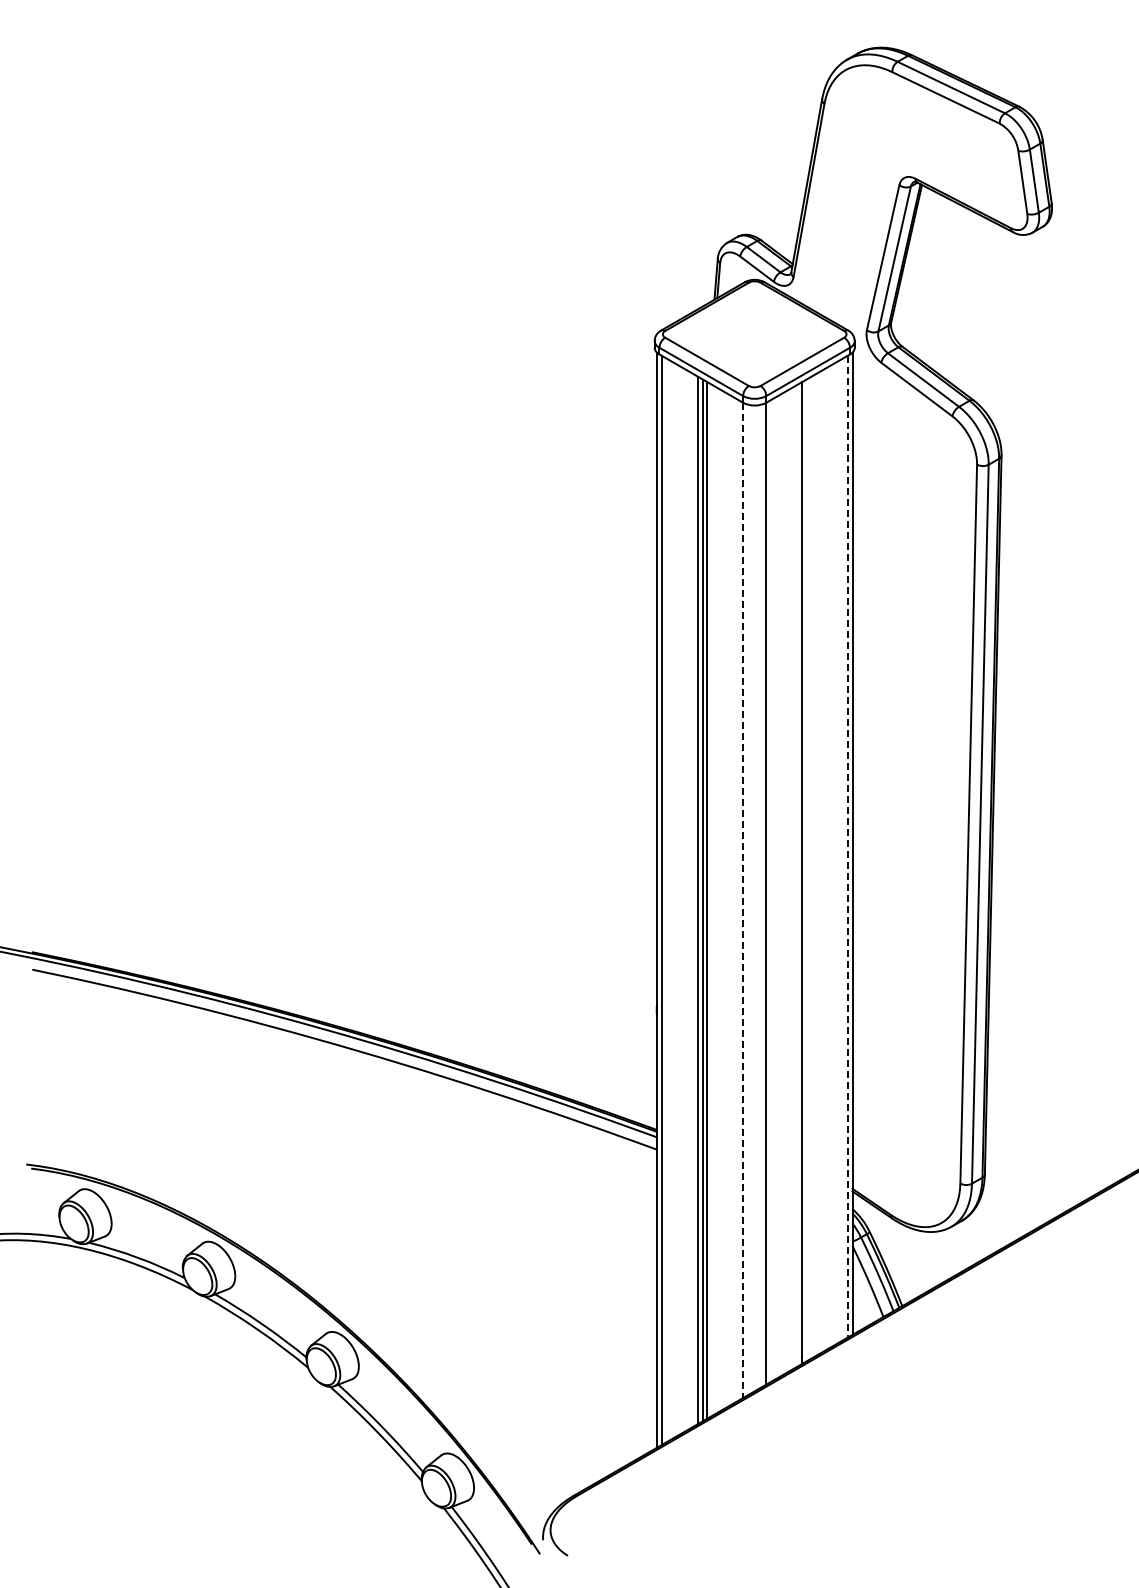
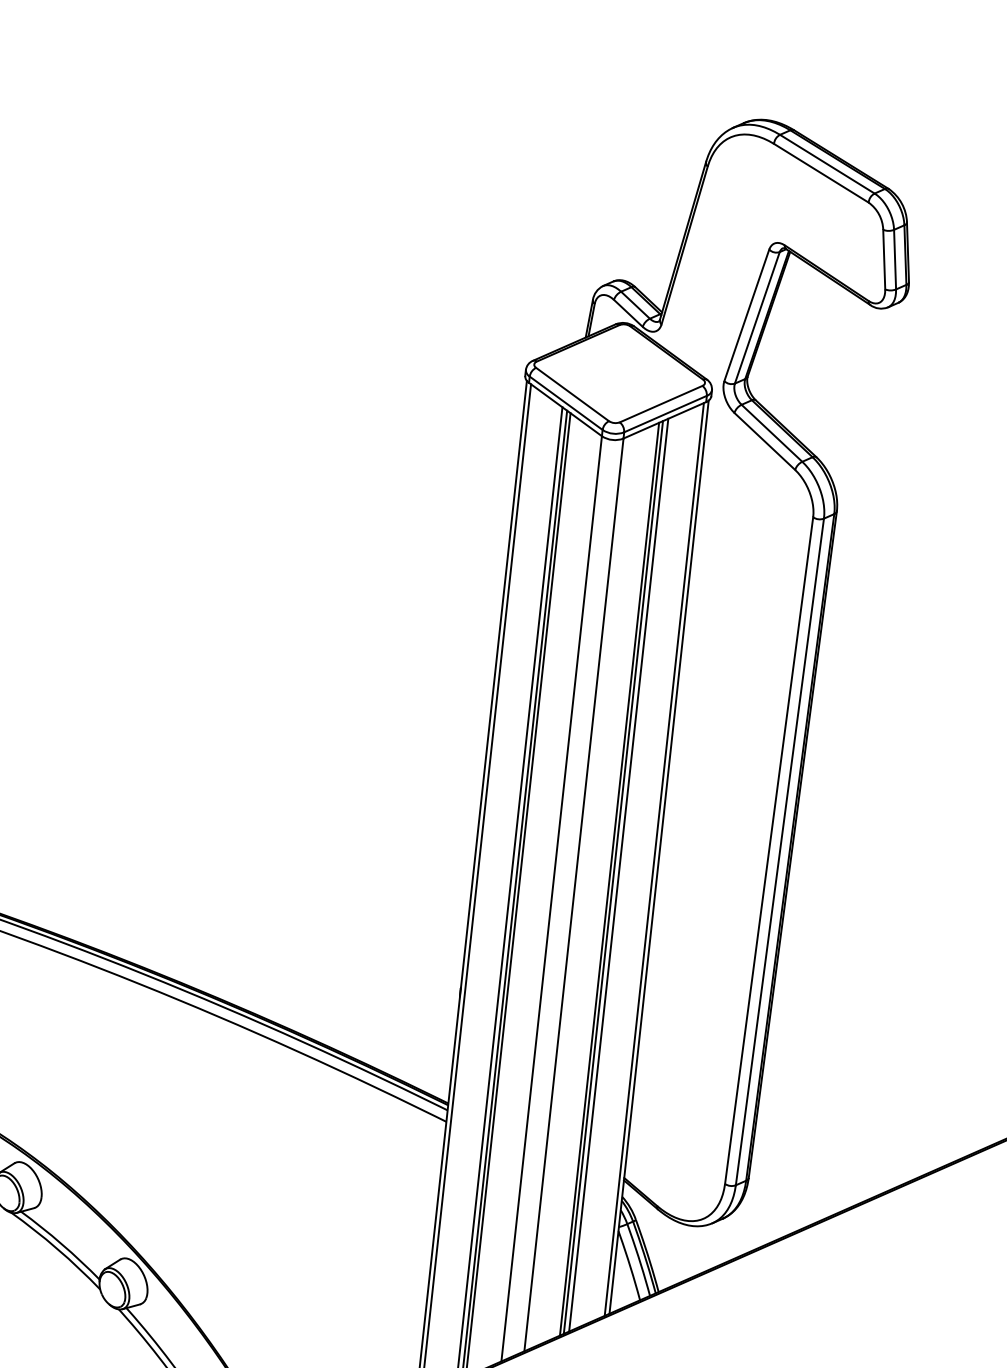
line: (847, 846) -> (654, 859), dashed -> solid
line: (811, 867) -> (618, 875), added
line: (806, 870) -> (613, 877), added
line: (743, 900) -> (552, 898), dashed -> solid

